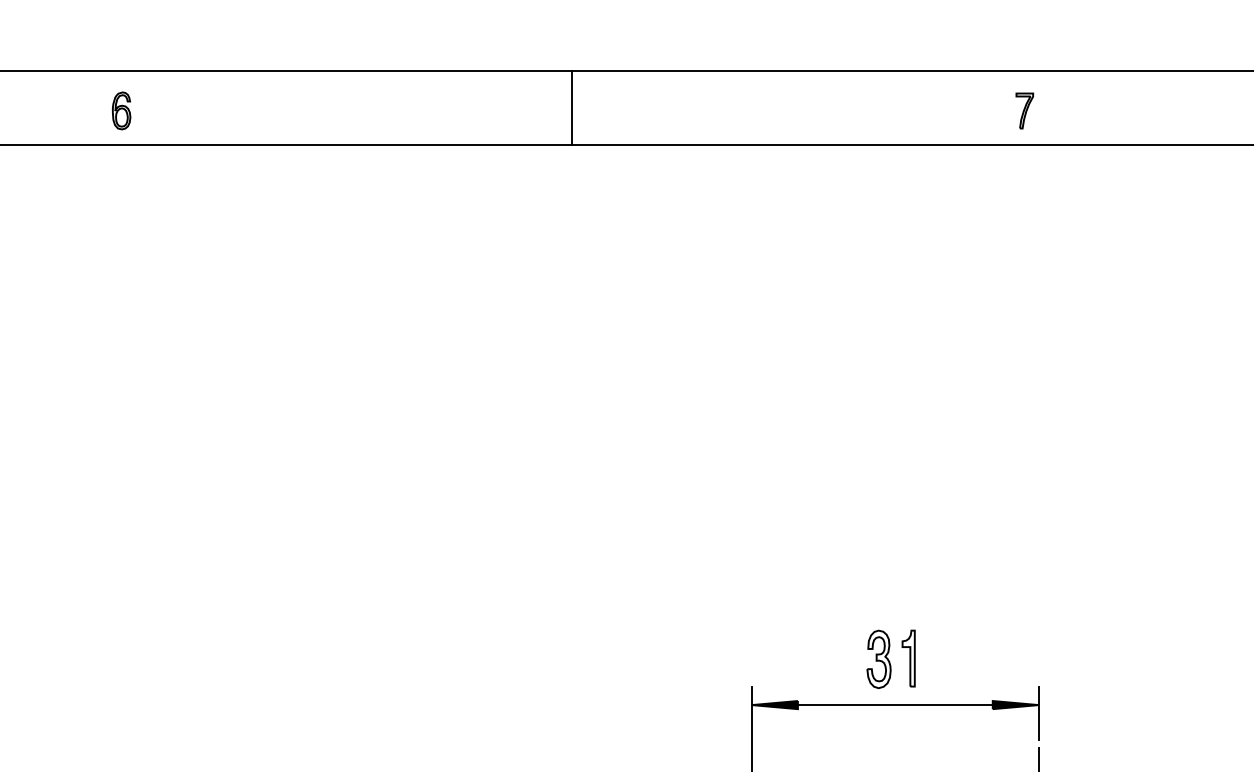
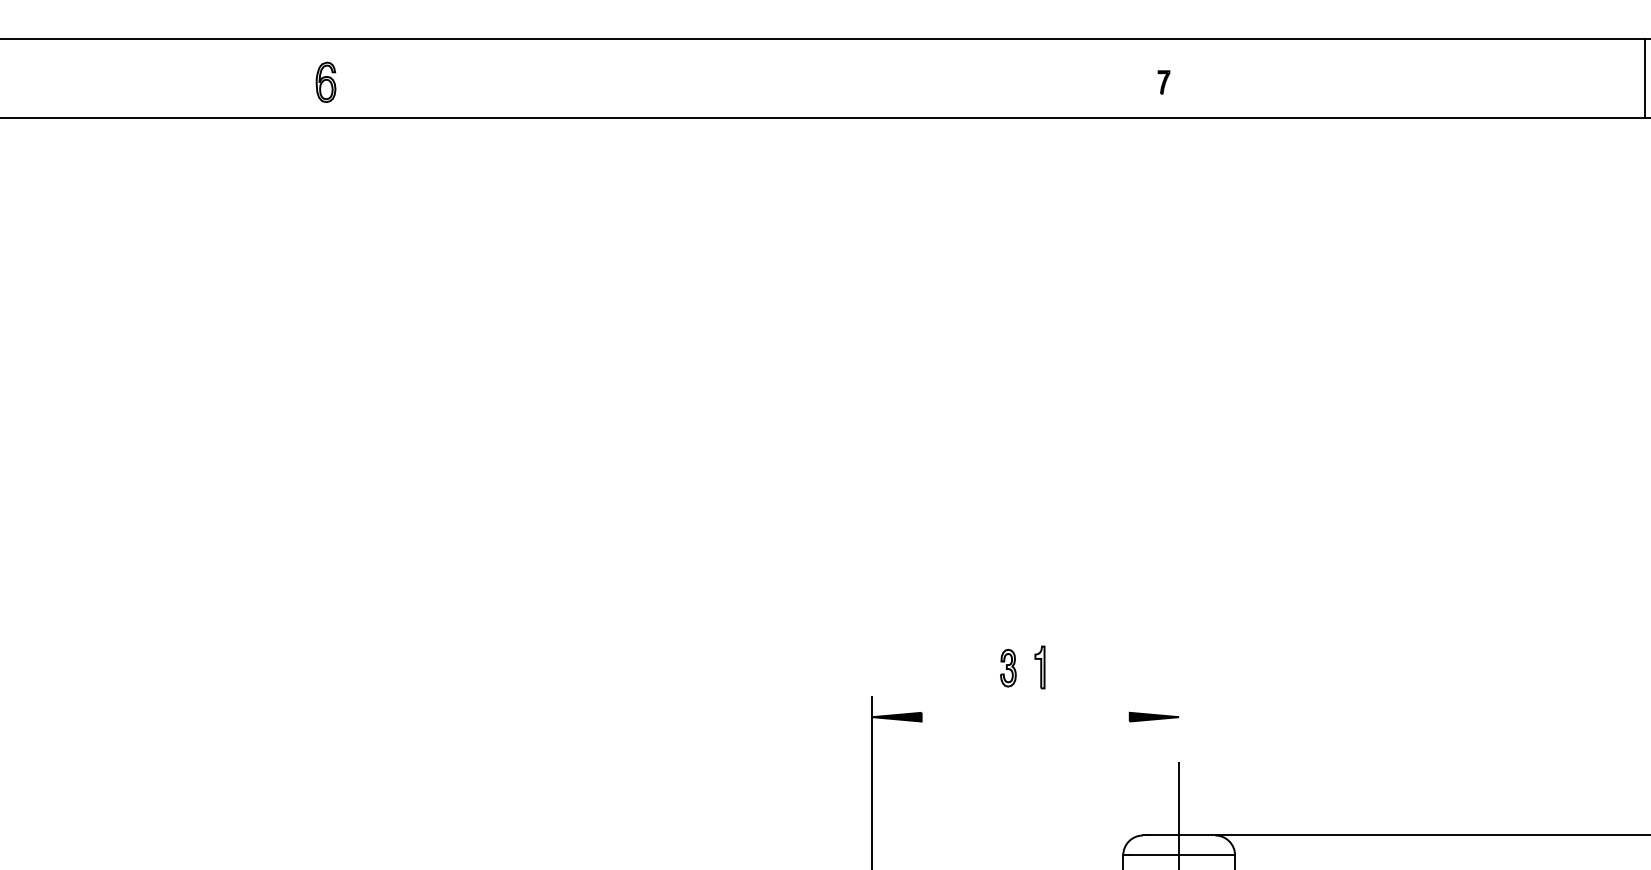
line: (572, 107) -> (680, 78), removed
part: (121, 110) -> (325, 81), moved
part: (1024, 111) -> (1163, 82), size x0.6
part: (879, 658) -> (1008, 667), size x0.6
part: (908, 658) -> (1039, 667), size x0.7
line: (895, 705) -> (1025, 717), removed
line: (1039, 712) -> (1179, 725), removed

